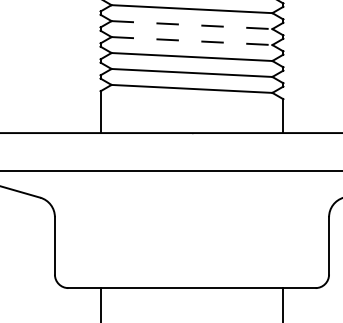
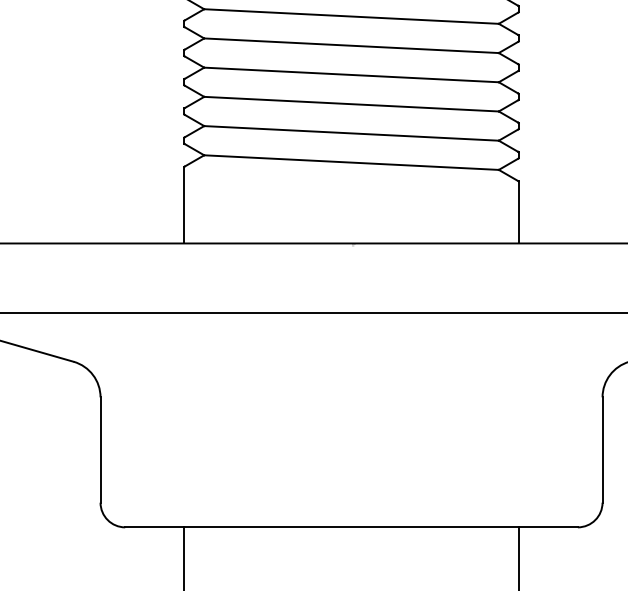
line: (191, 25) -> (350, 46), dashed -> solid
line: (192, 41) -> (352, 75), dashed -> solid

